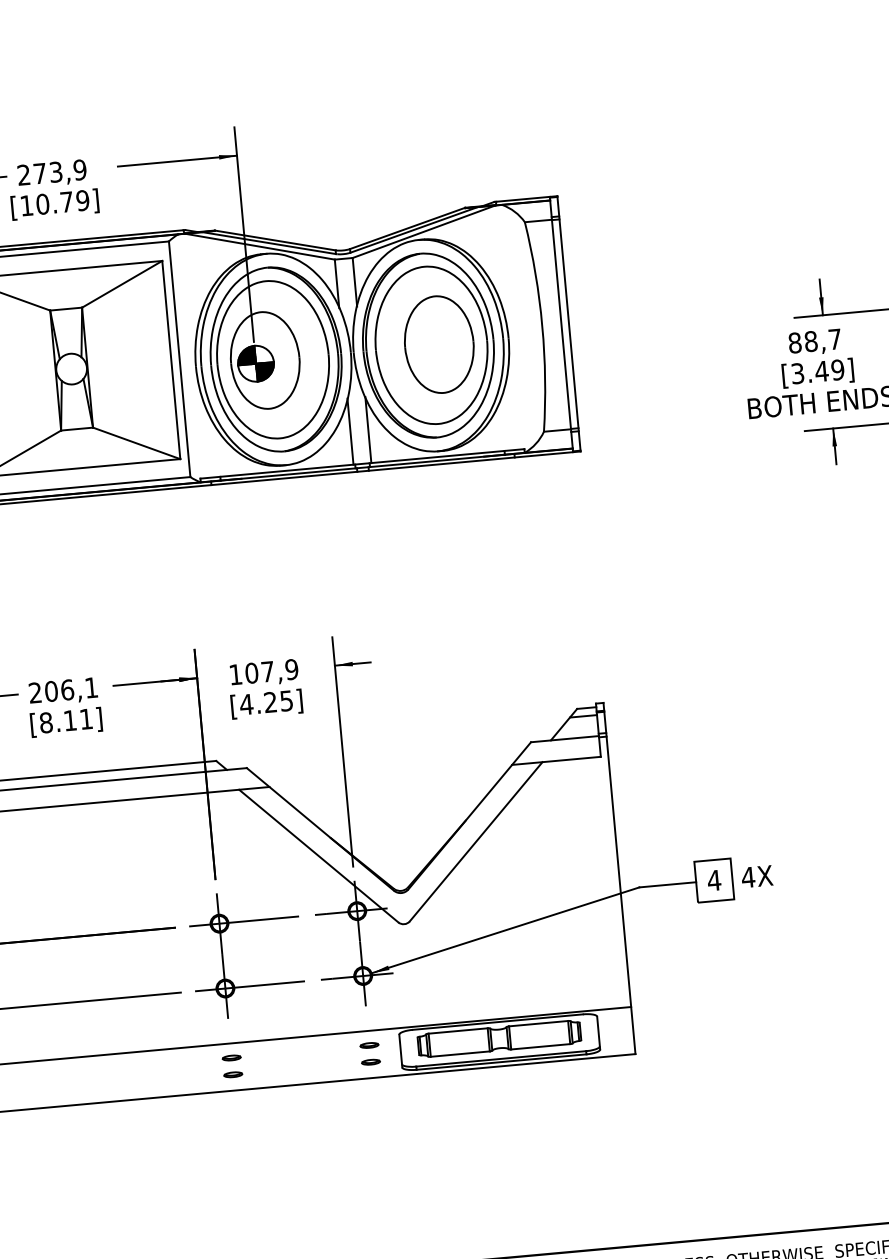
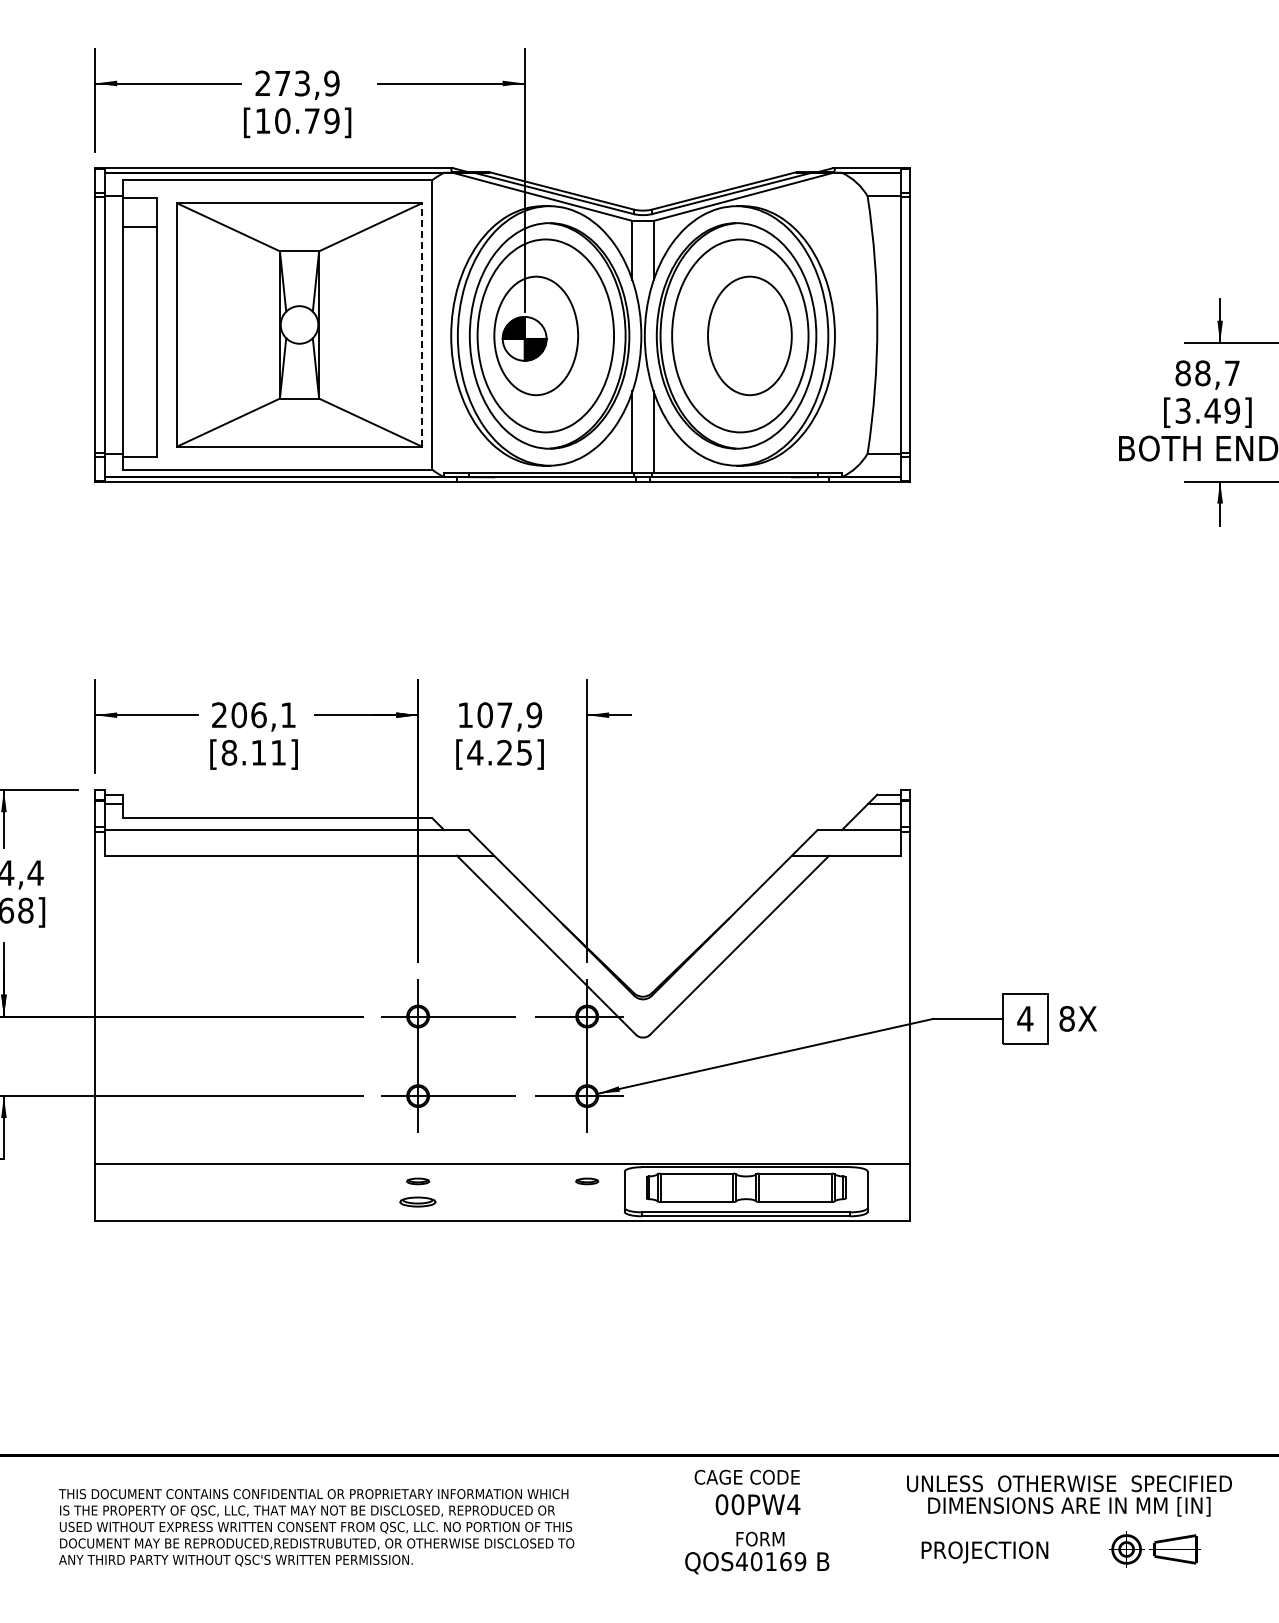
line: (170, 359) -> (421, 324), solid -> dashed
text: (747, 877) -> (1066, 1018), 4X -> 8X
part: (371, 1061) -> (587, 1201), removed
part: (233, 1074) -> (418, 1201), size x1.6

